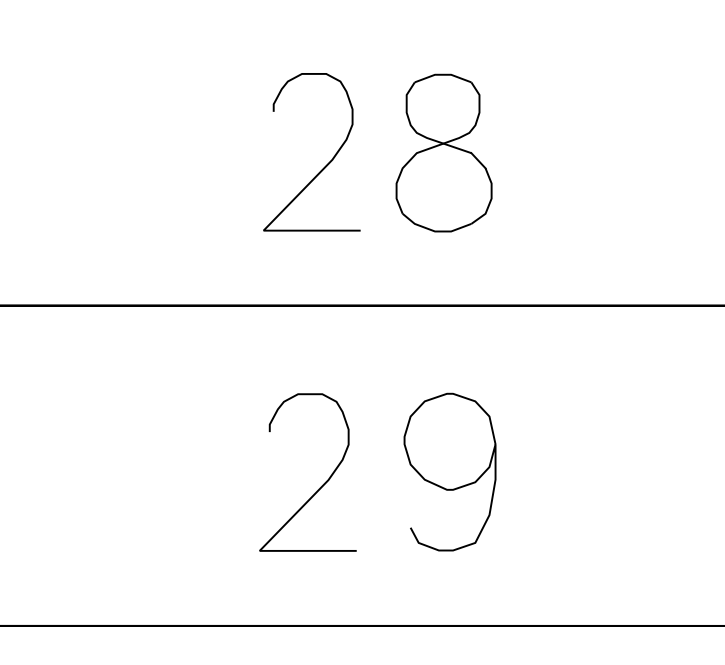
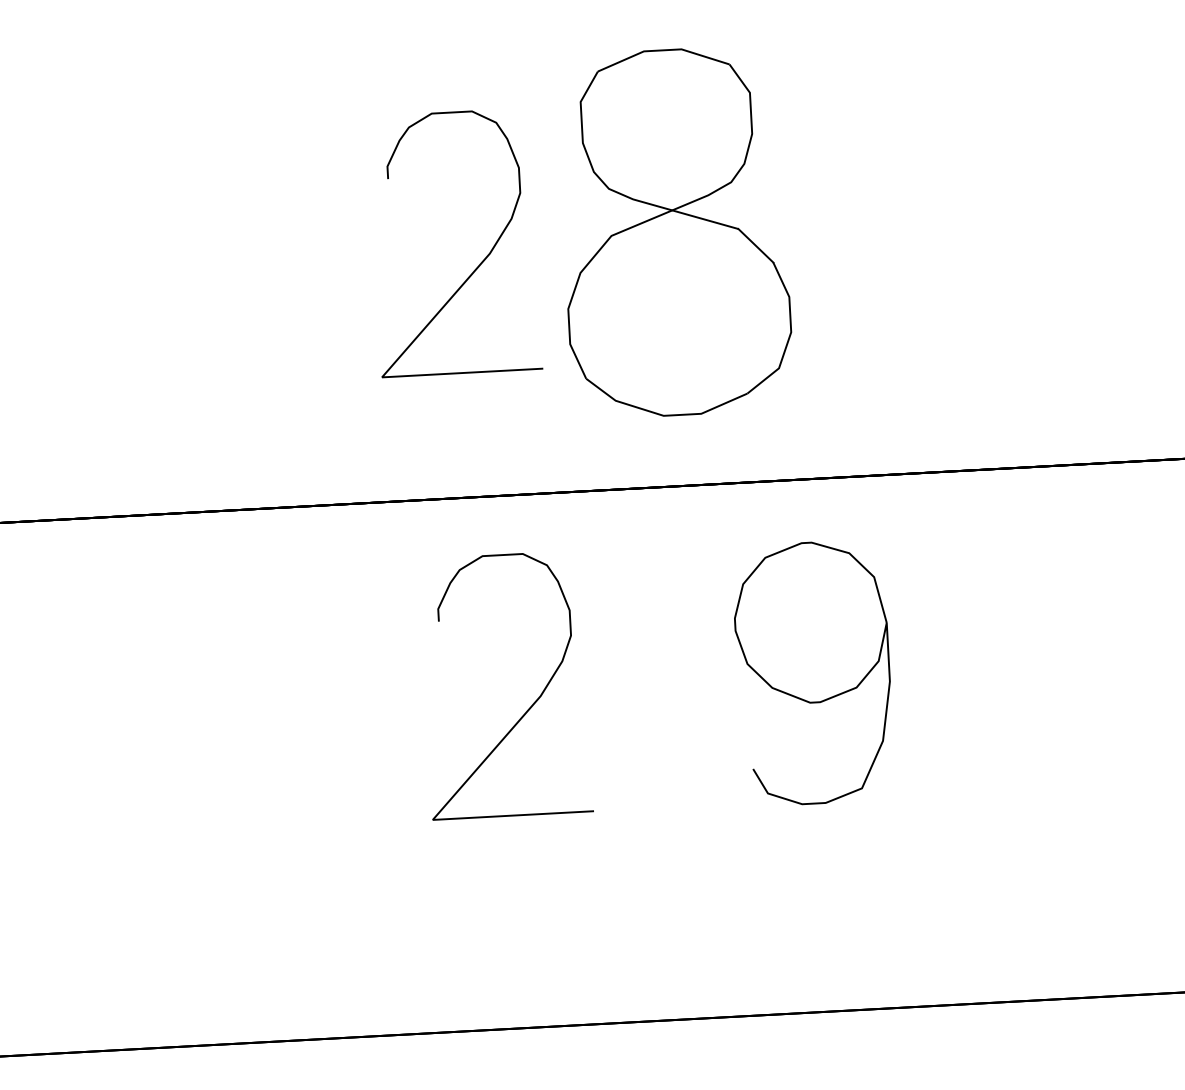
part: (443, 152) -> (673, 231), size x1.4
curve: (321, 485) -> (529, 705), moved
curve: (442, 486) -> (802, 697), moved

